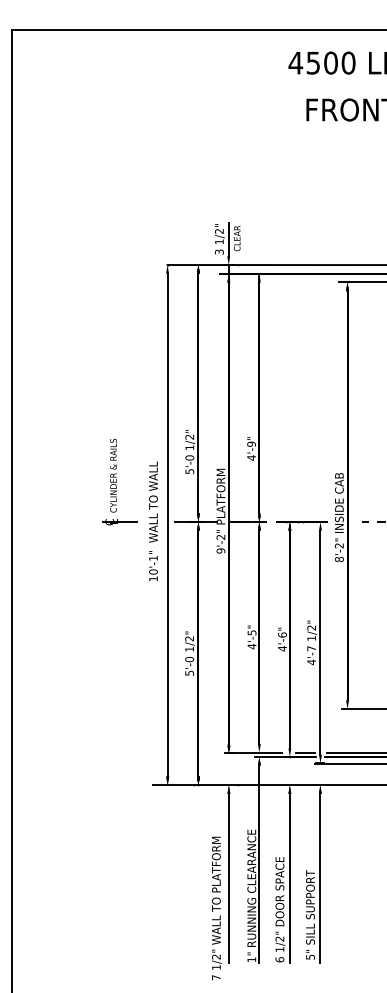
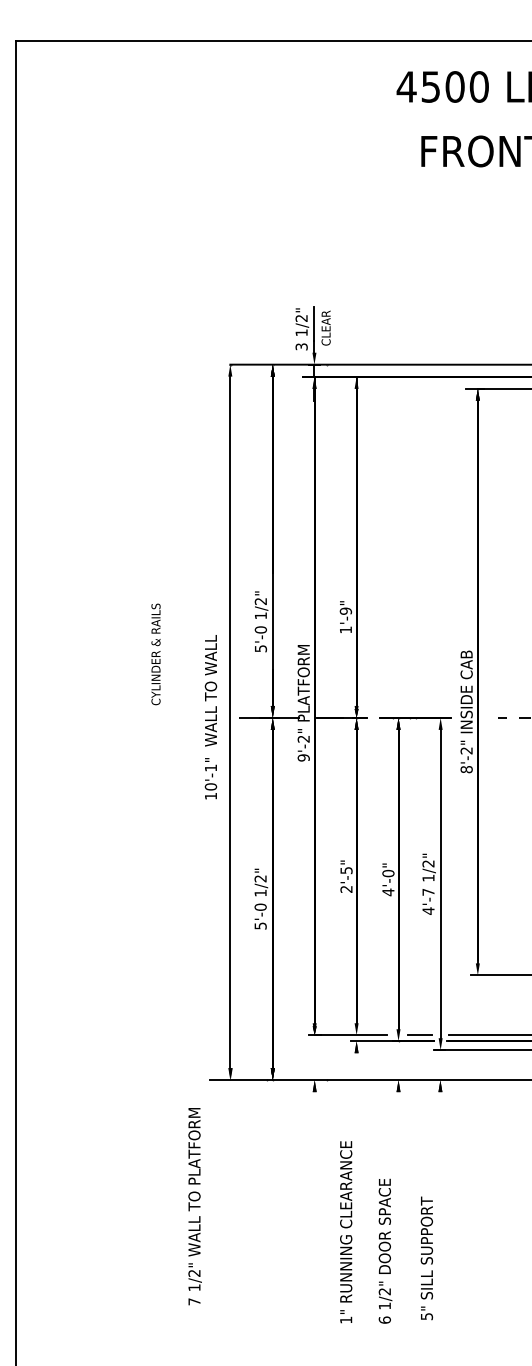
text: (251, 457) -> (345, 629), 4'-9" -> 1'-9"
part: (119, 521) -> (164, 717), removed
text: (282, 634) -> (388, 872), 4'-6" -> 4'-0"
text: (252, 646) -> (346, 889), 4'-5" -> 2'-5"
line: (259, 864) -> (356, 1188), removed
line: (228, 878) -> (314, 1208), removed
line: (289, 878) -> (398, 1208), removed
line: (320, 878) -> (440, 1208), removed
text: (216, 908) -> (194, 1206), moved

